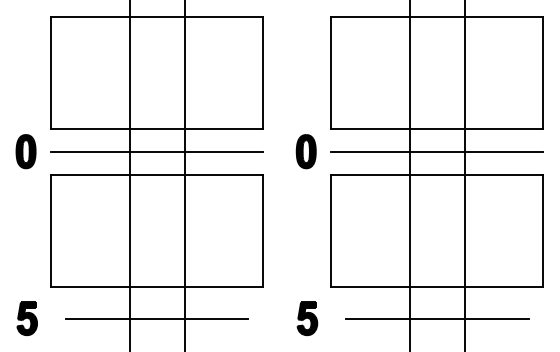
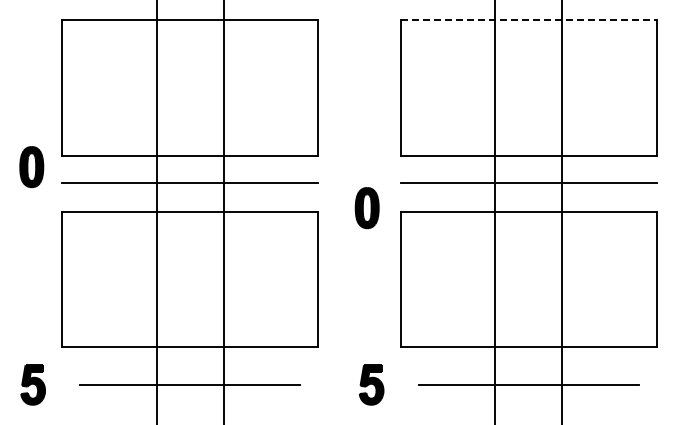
line: (438, 17) -> (529, 20), solid -> dashed
part: (25, 151) -> (31, 167), moved
part: (305, 151) -> (366, 208), moved

